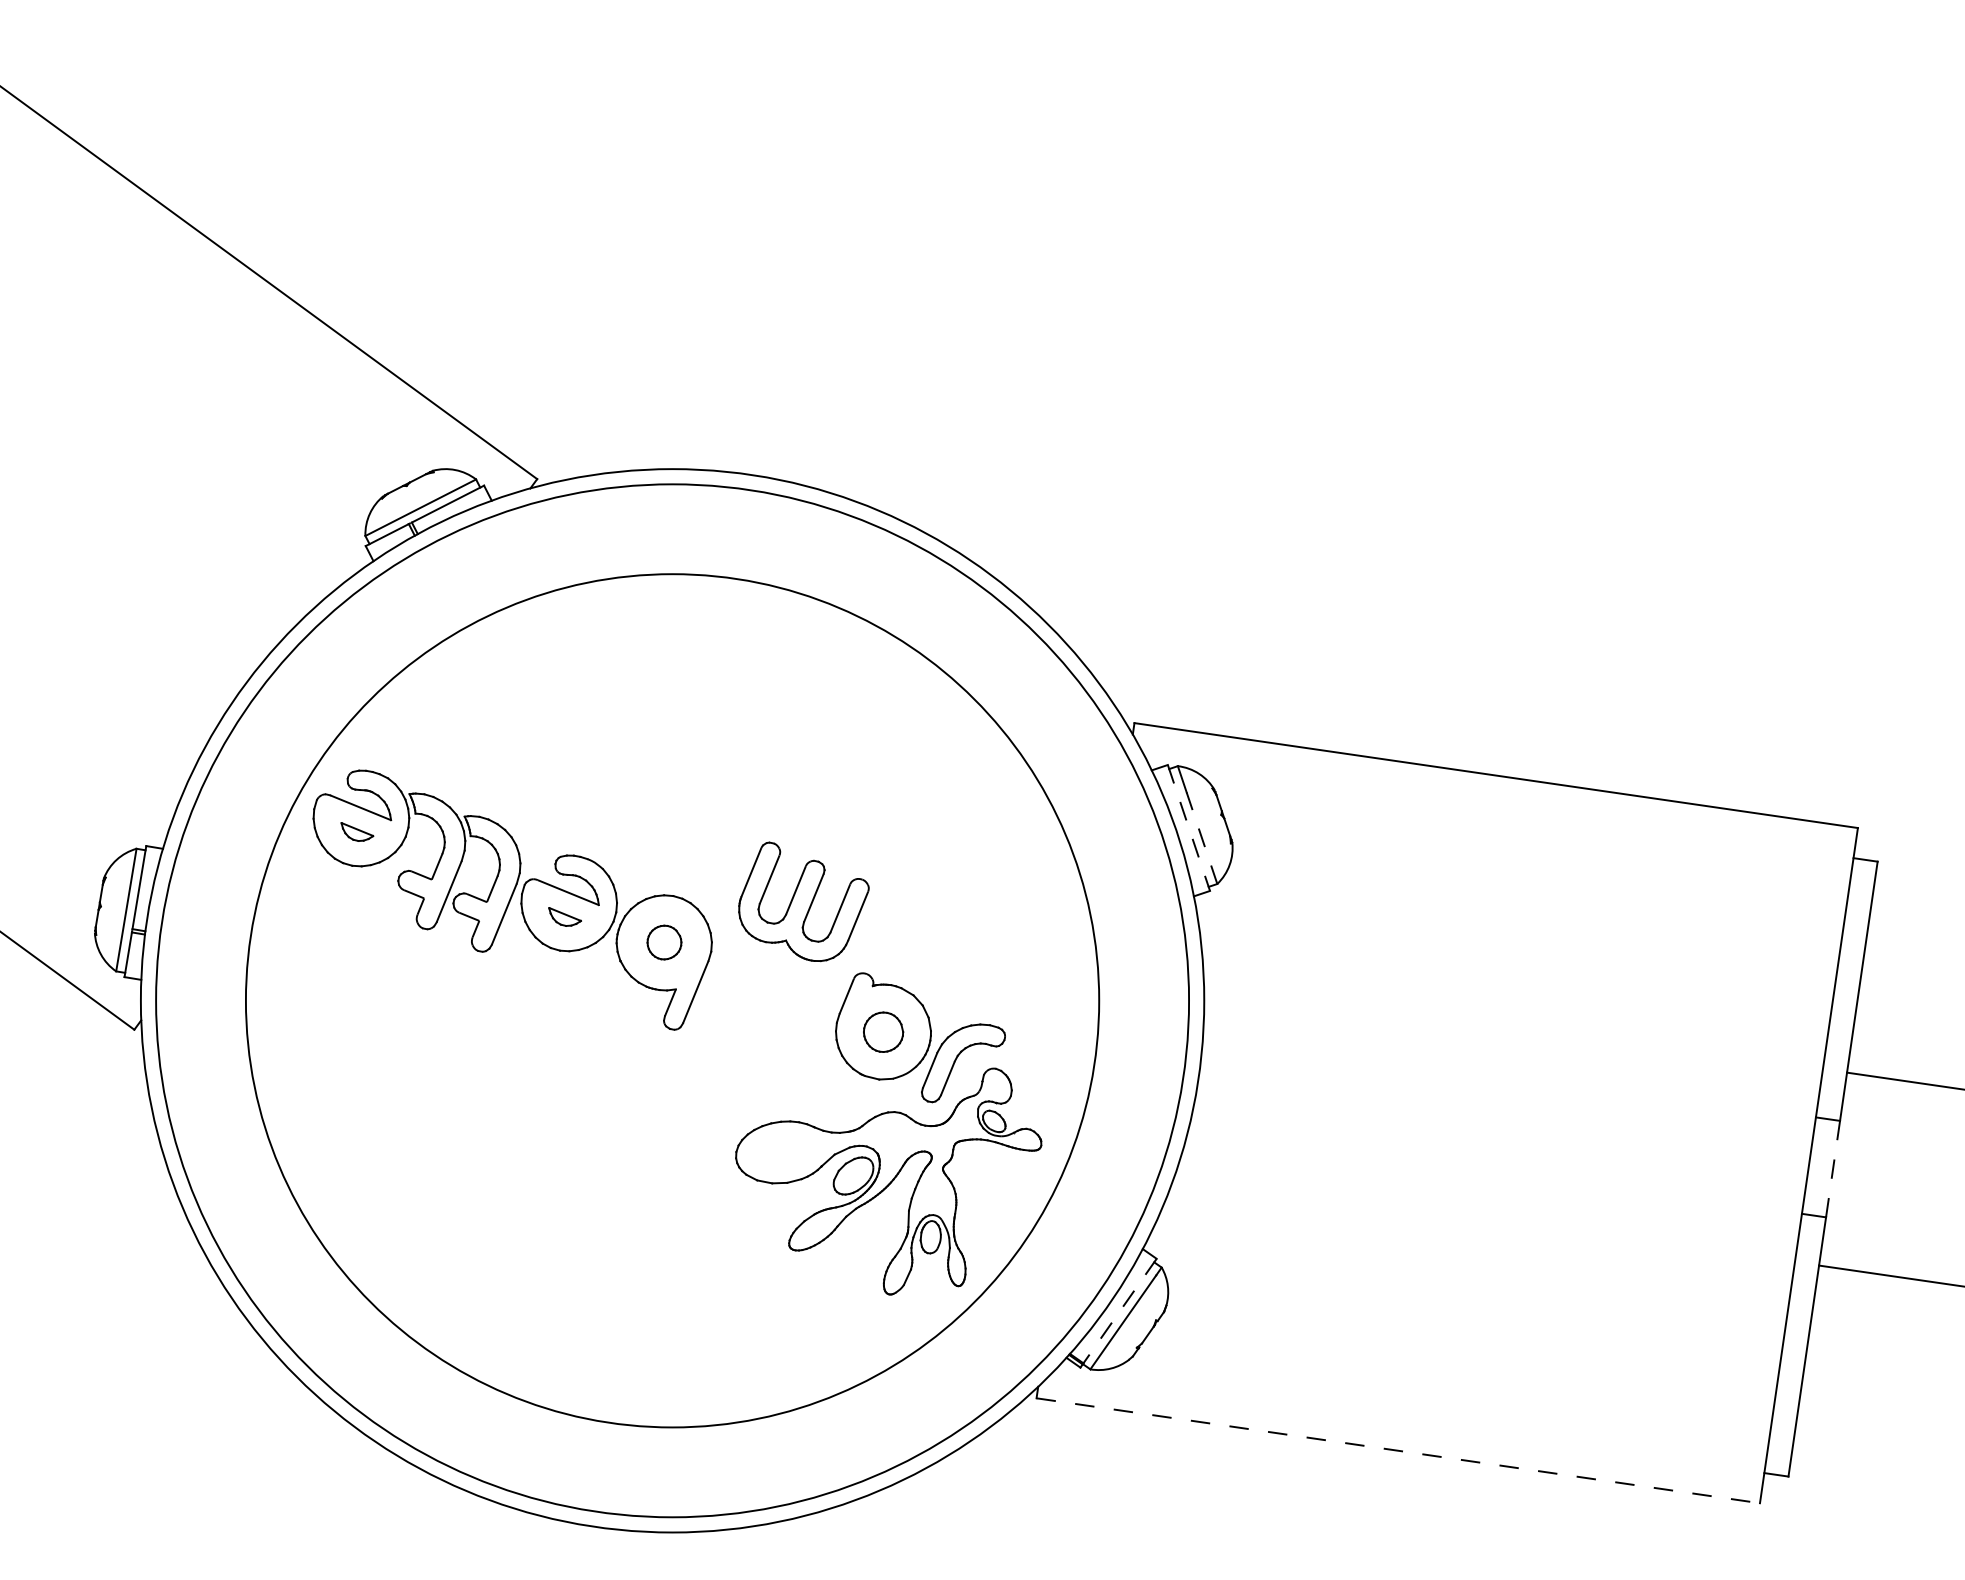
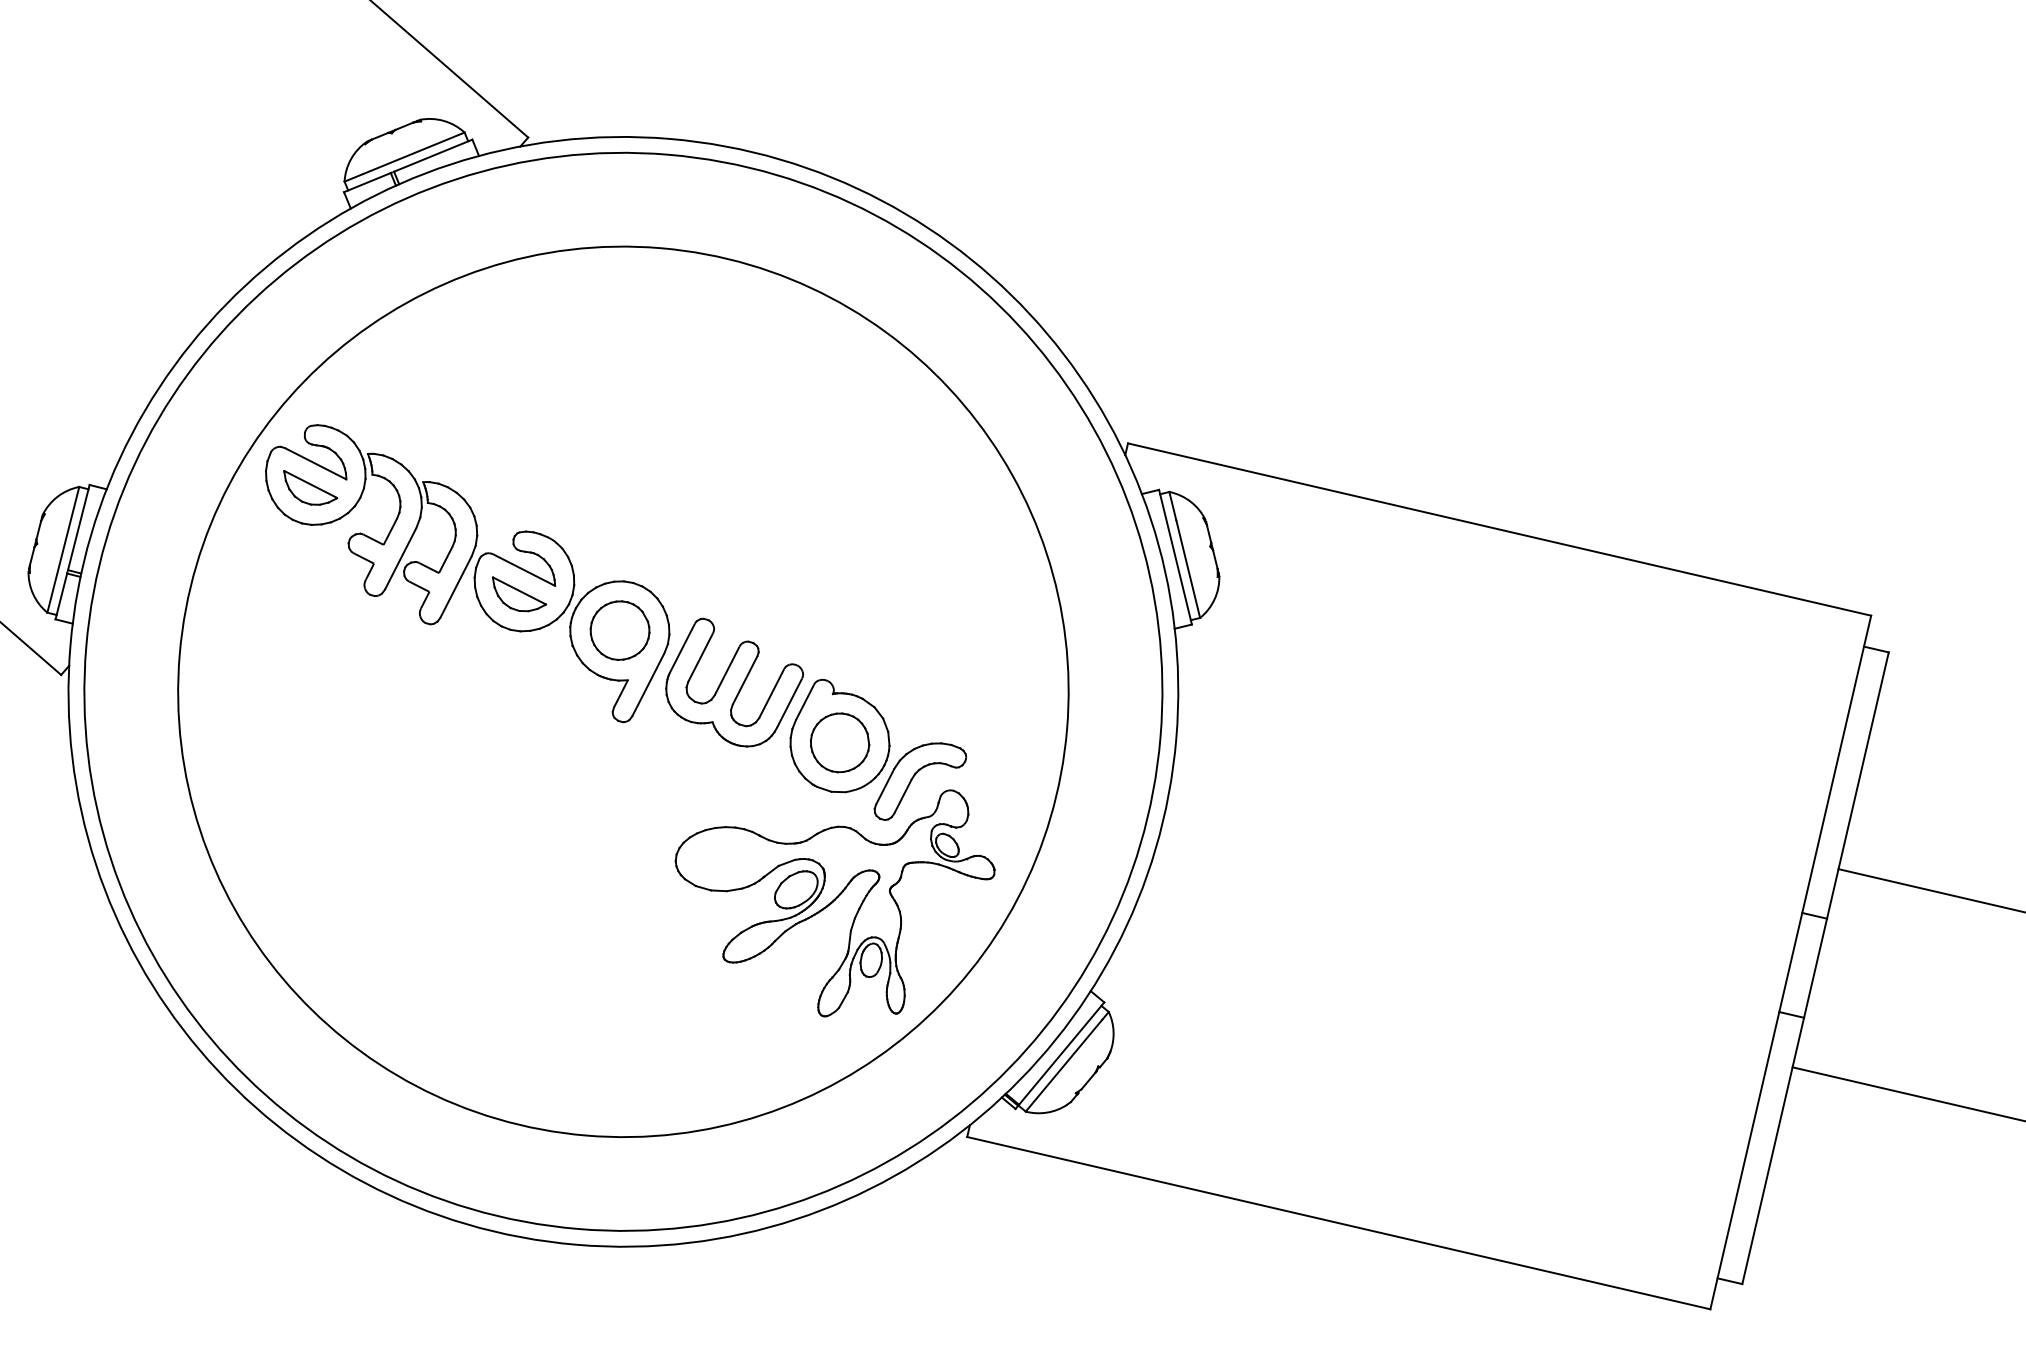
line: (1189, 828) -> (1176, 557), dashed -> solid
part: (357, 831) -> (310, 488), size x1.67
line: (1201, 837) -> (1187, 568), dashed -> solid
part: (803, 901) -> (734, 683), moved
part: (564, 916) -> (518, 594), size x1.67
part: (664, 942) -> (620, 630), size x1.67
part: (883, 1032) -> (839, 743), size x1.43
line: (1833, 1169) -> (1815, 968), dashed -> solid
line: (1120, 1311) -> (1062, 1054), dashed -> solid
line: (1398, 1450) -> (1339, 1222), dashed -> solid

